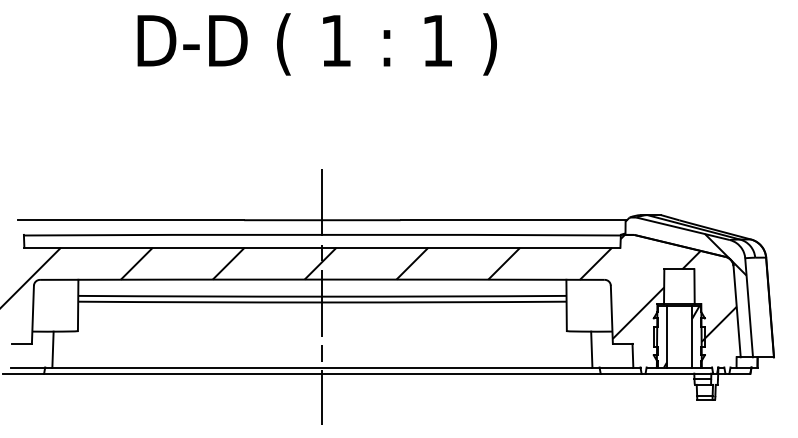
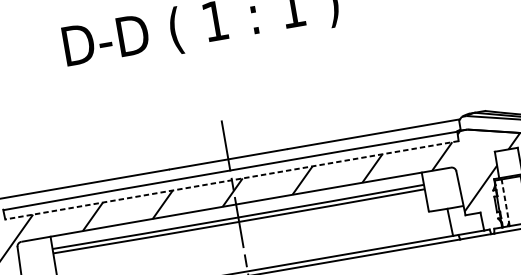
line: (321, 247) -> (231, 180), solid -> dashed
line: (666, 336) -> (505, 202), solid -> dashed

